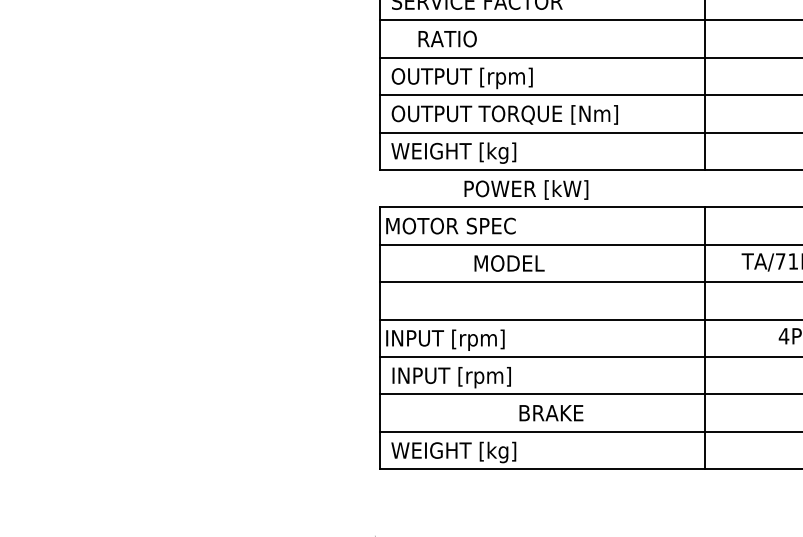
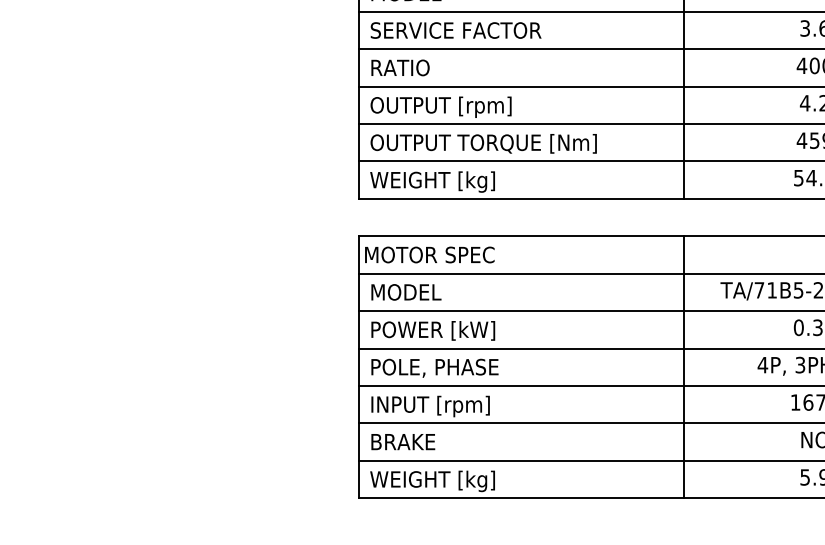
text: (447, 38) -> (400, 67), moved
text: (526, 189) -> (433, 330), moved
text: (509, 263) -> (406, 292), moved
text: (452, 339) -> (431, 368), INPUT [rpm] -> POLE, PHASE
text: (551, 413) -> (403, 442), moved

